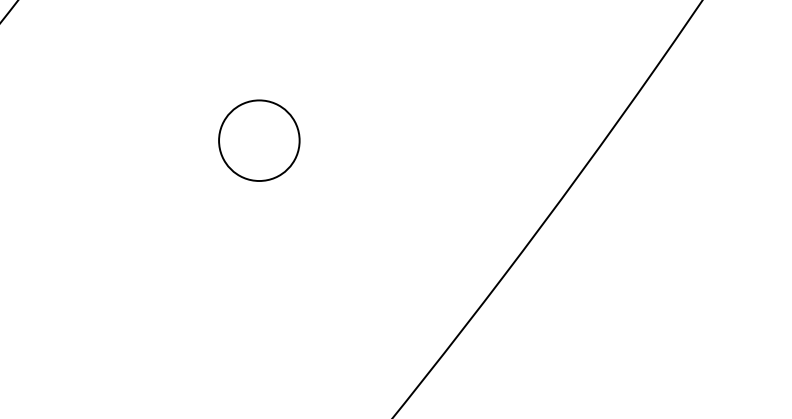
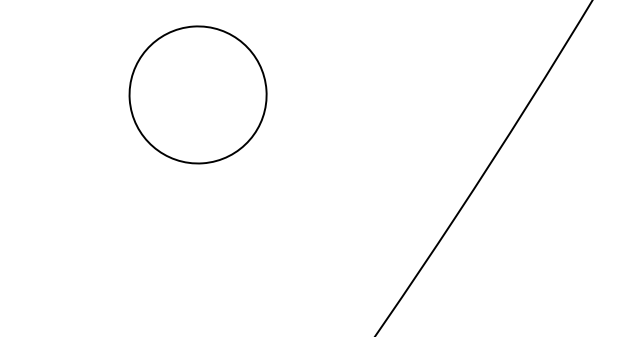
circle: (259, 140) -> (198, 94), size x1.67

